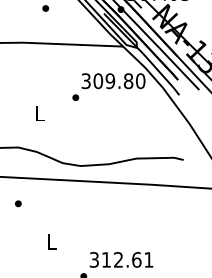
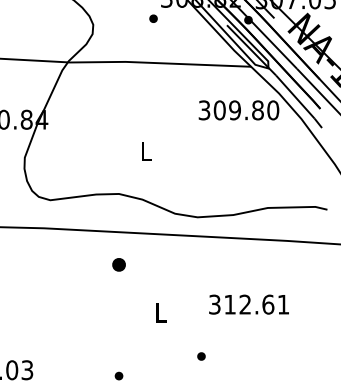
part: (75, 97) -> (191, 131), removed
part: (17, 203) -> (118, 264), size x1.6
text: (121, 259) -> (248, 304), moved

